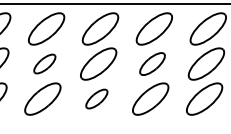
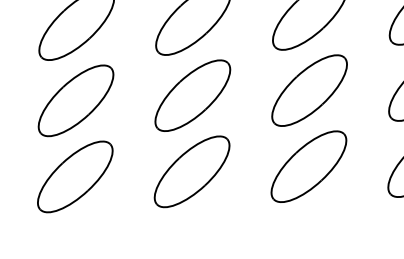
part: (44, 63) -> (75, 99), size x1.67
part: (152, 63) -> (309, 89), size x1.43
part: (96, 98) -> (191, 170), size x1.67

